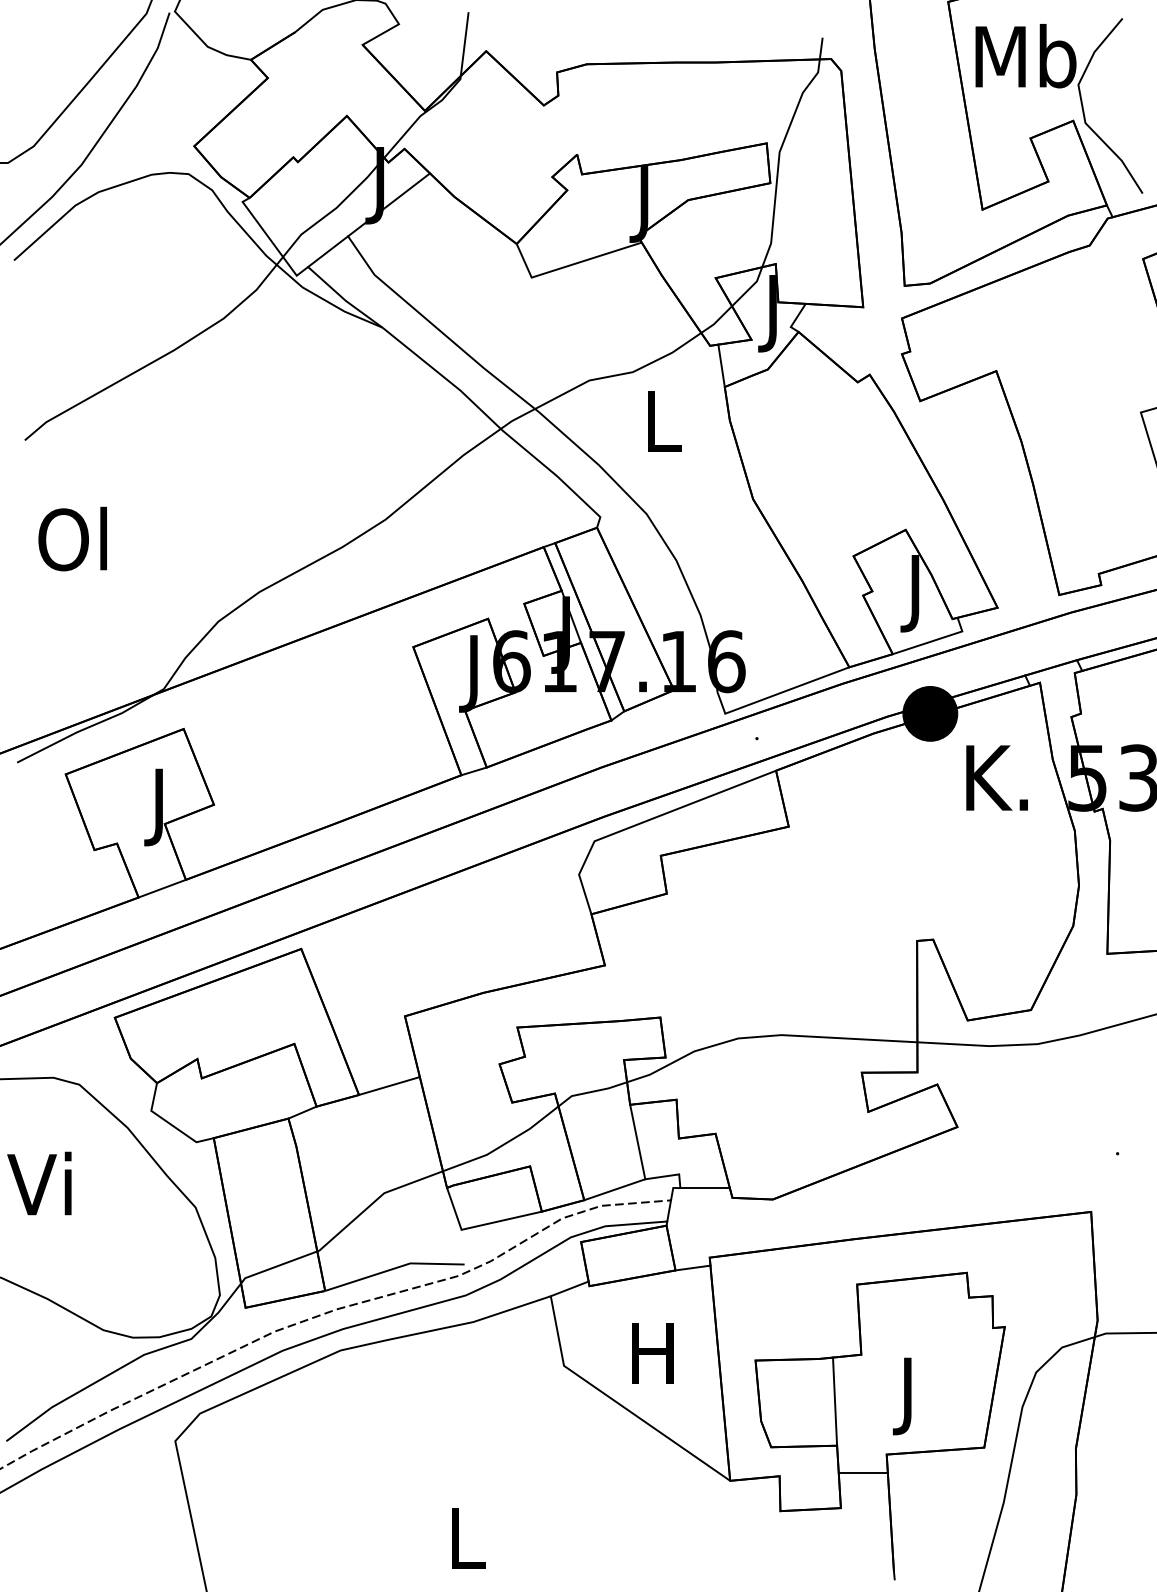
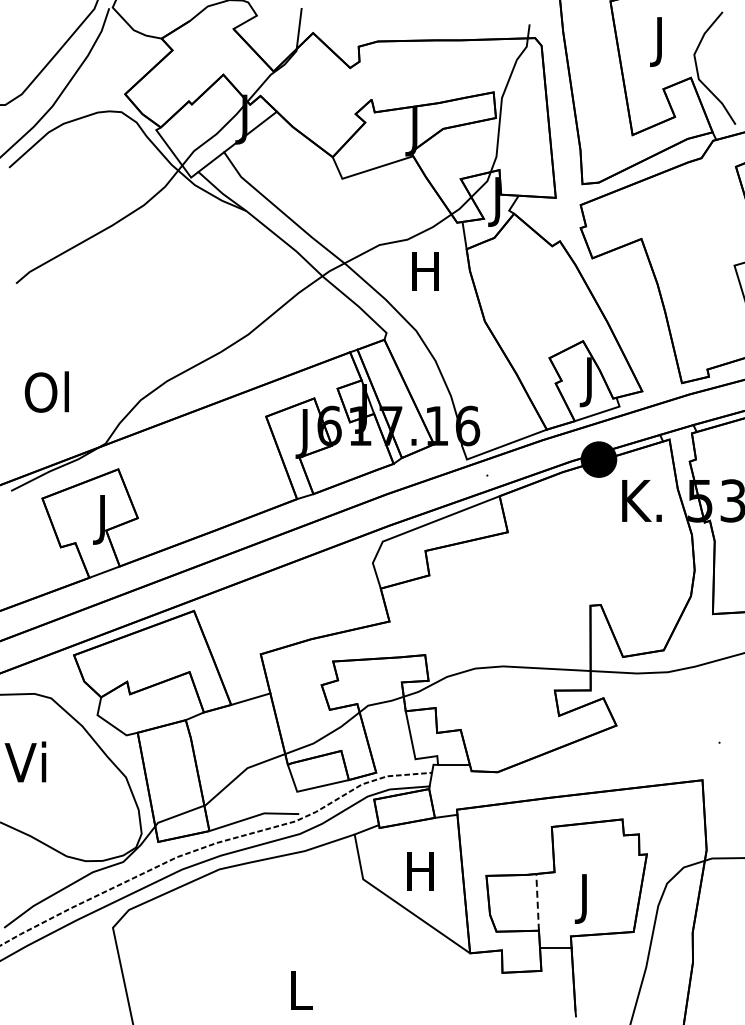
text: (1025, 62) -> (660, 40), Mb -> J
text: (660, 421) -> (425, 271), L -> H
text: (72, 538) -> (46, 391), moved
line: (614, 1189) -> (395, 765), removed
line: (834, 1400) -> (537, 901), solid -> dashed

